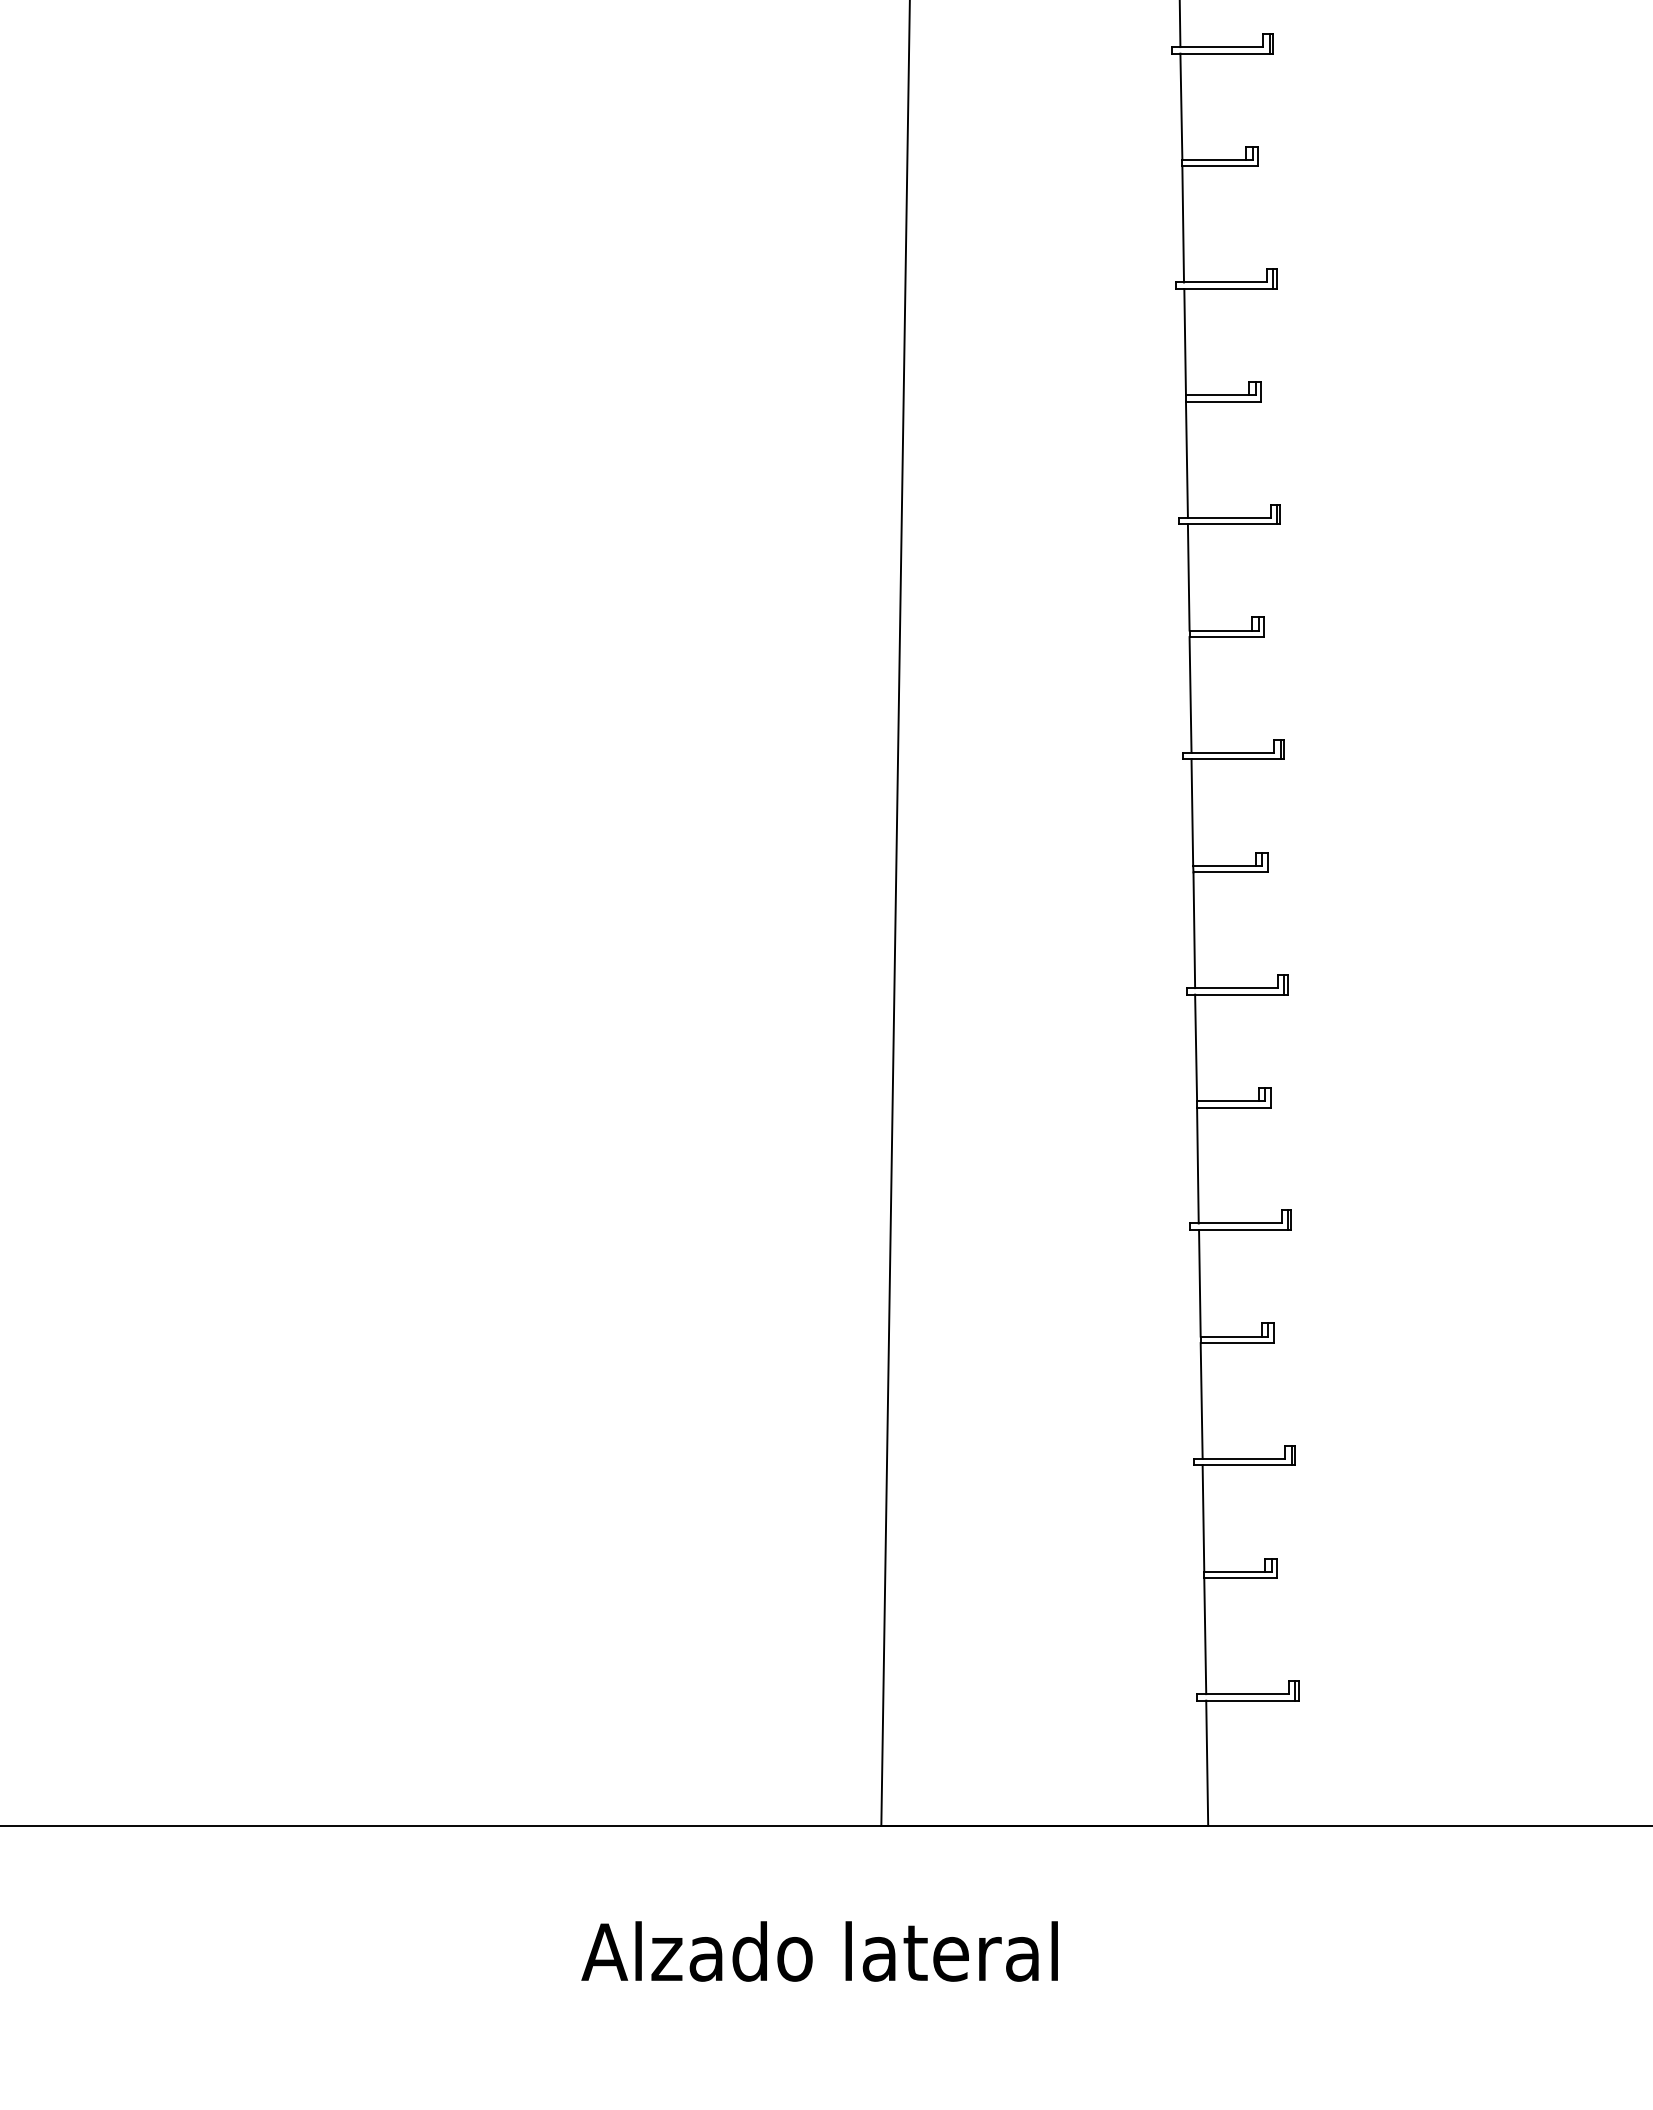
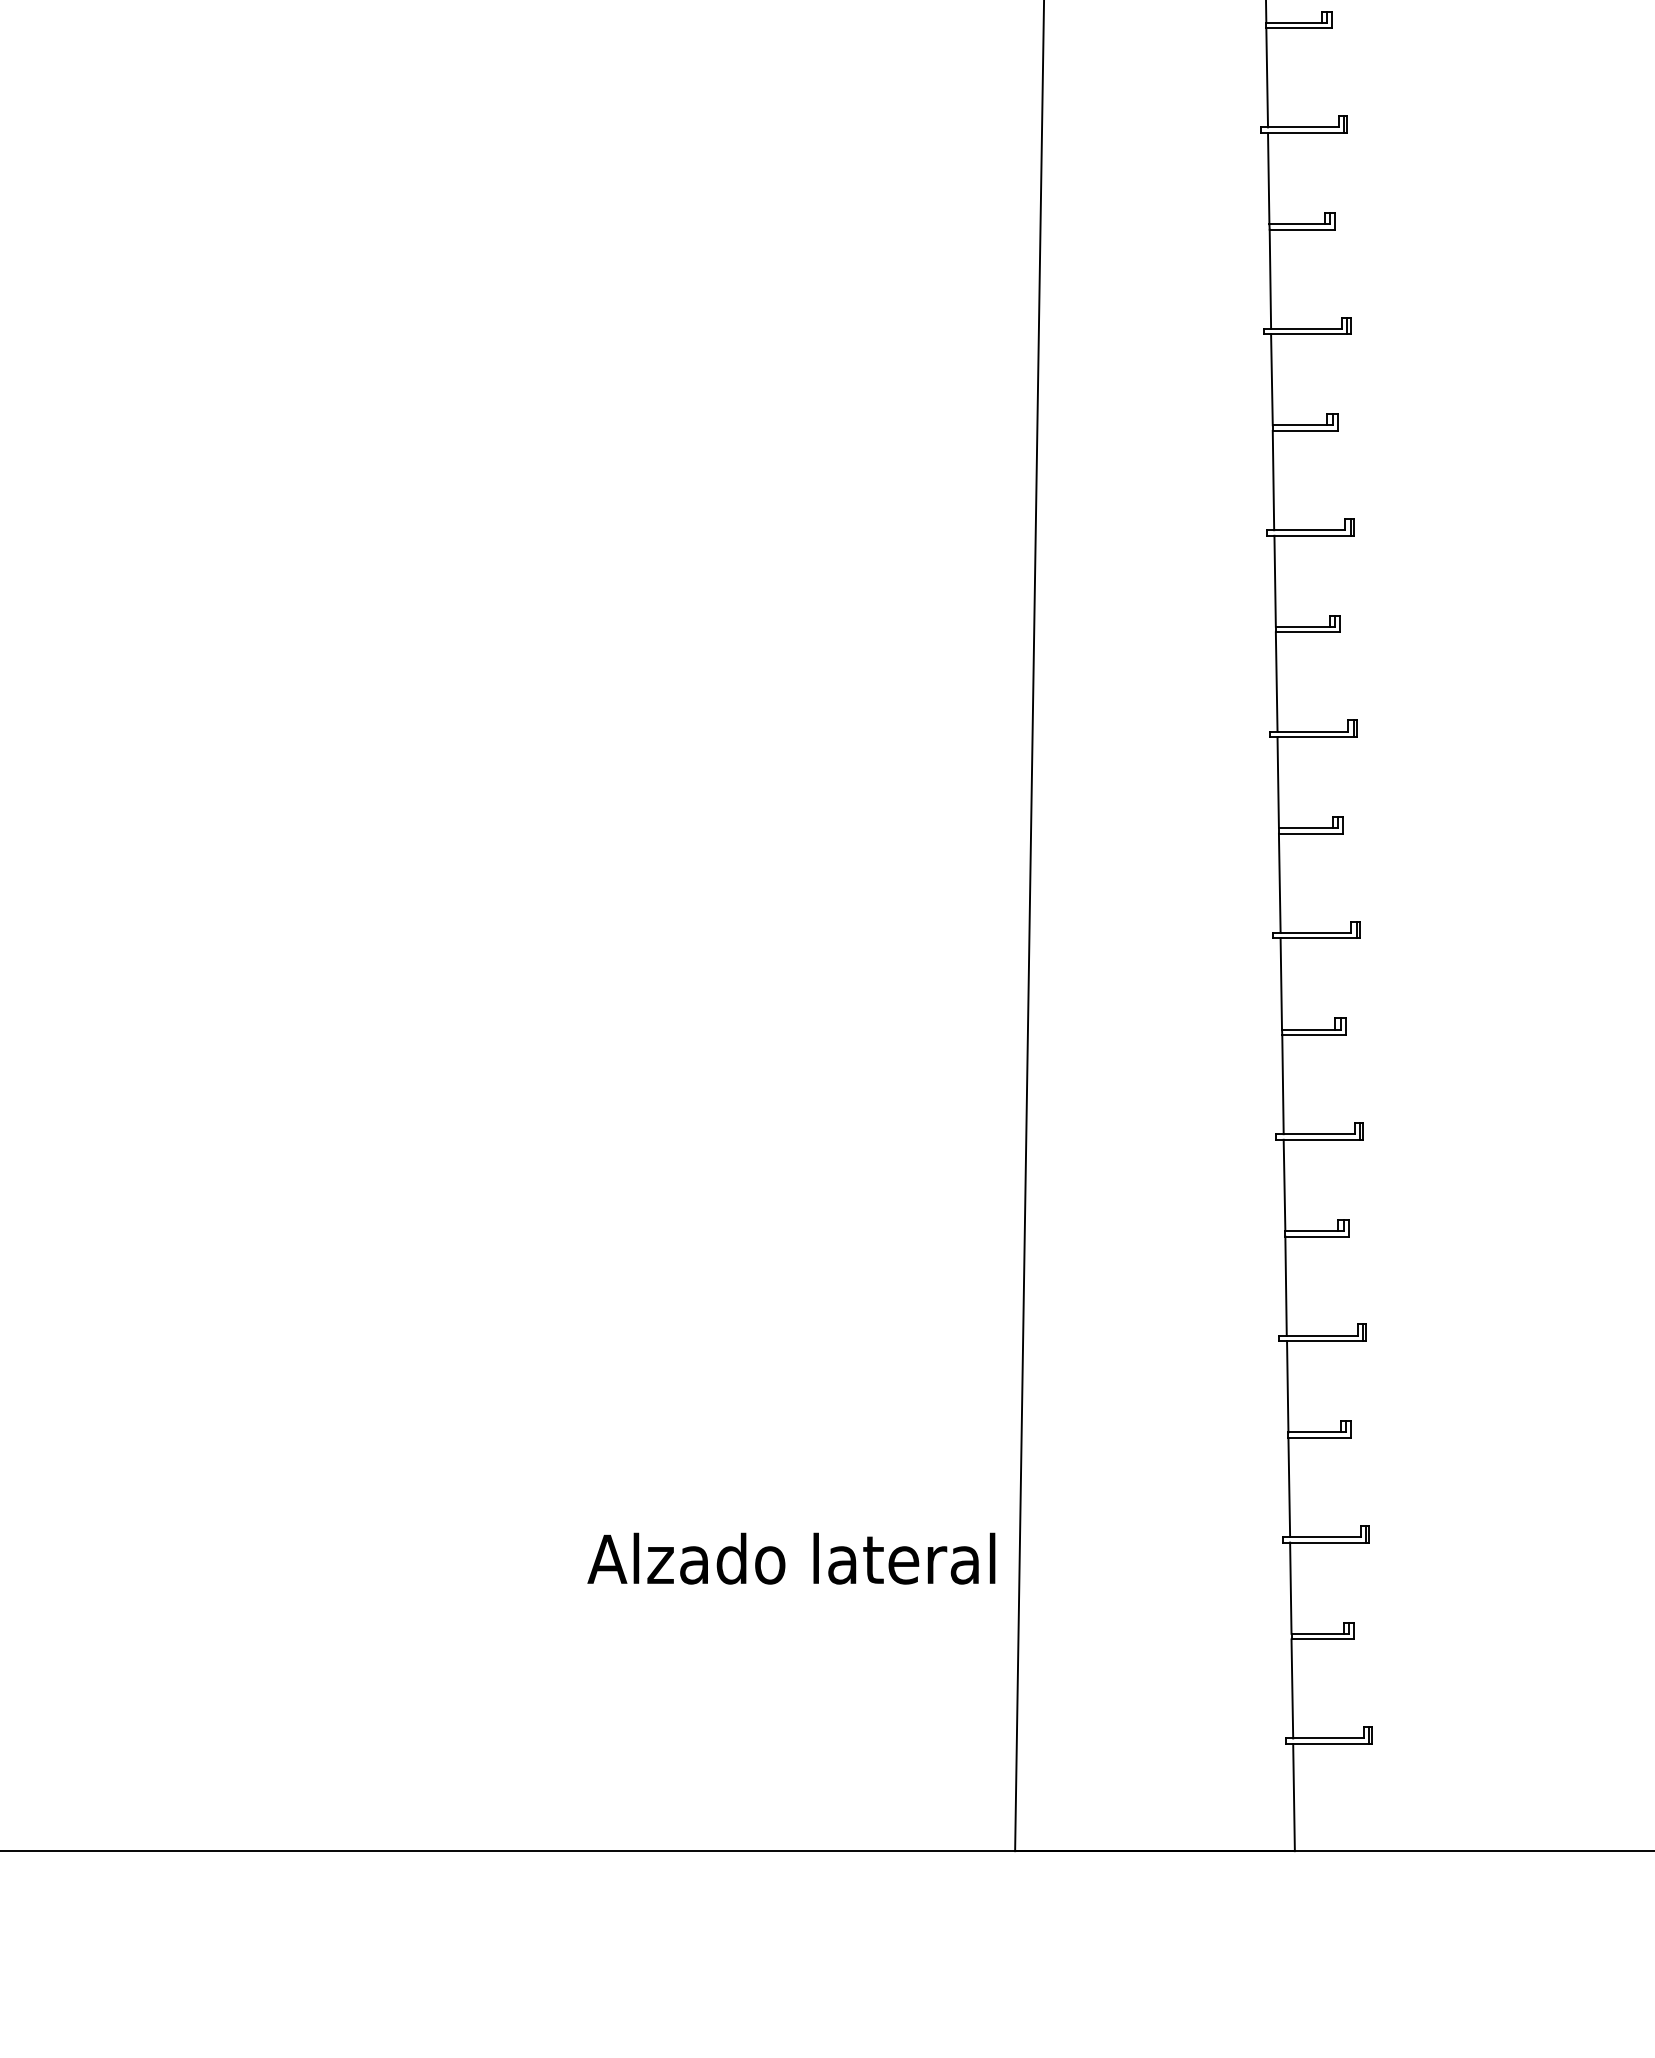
text: (819, 1951) -> (791, 1558), moved

